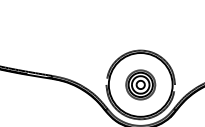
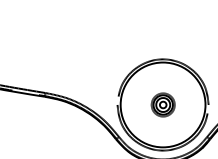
part: (140, 84) -> (162, 104), size x0.6

